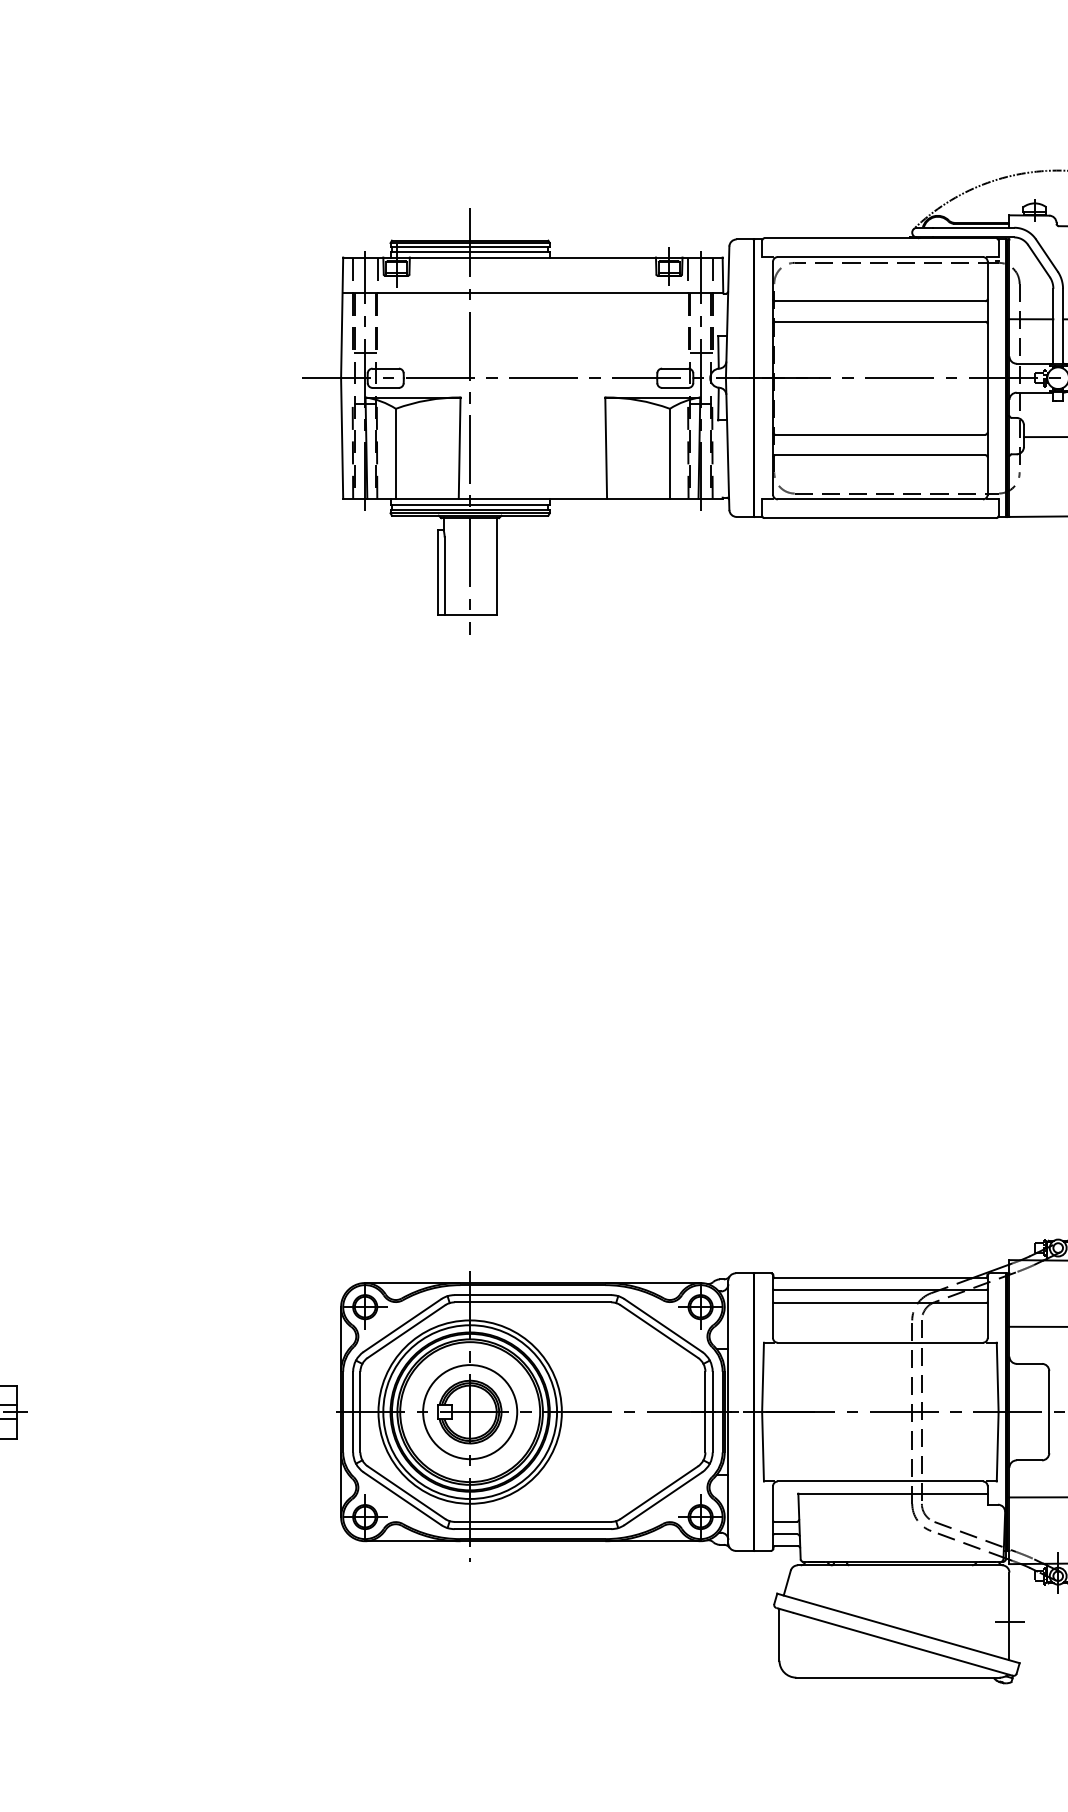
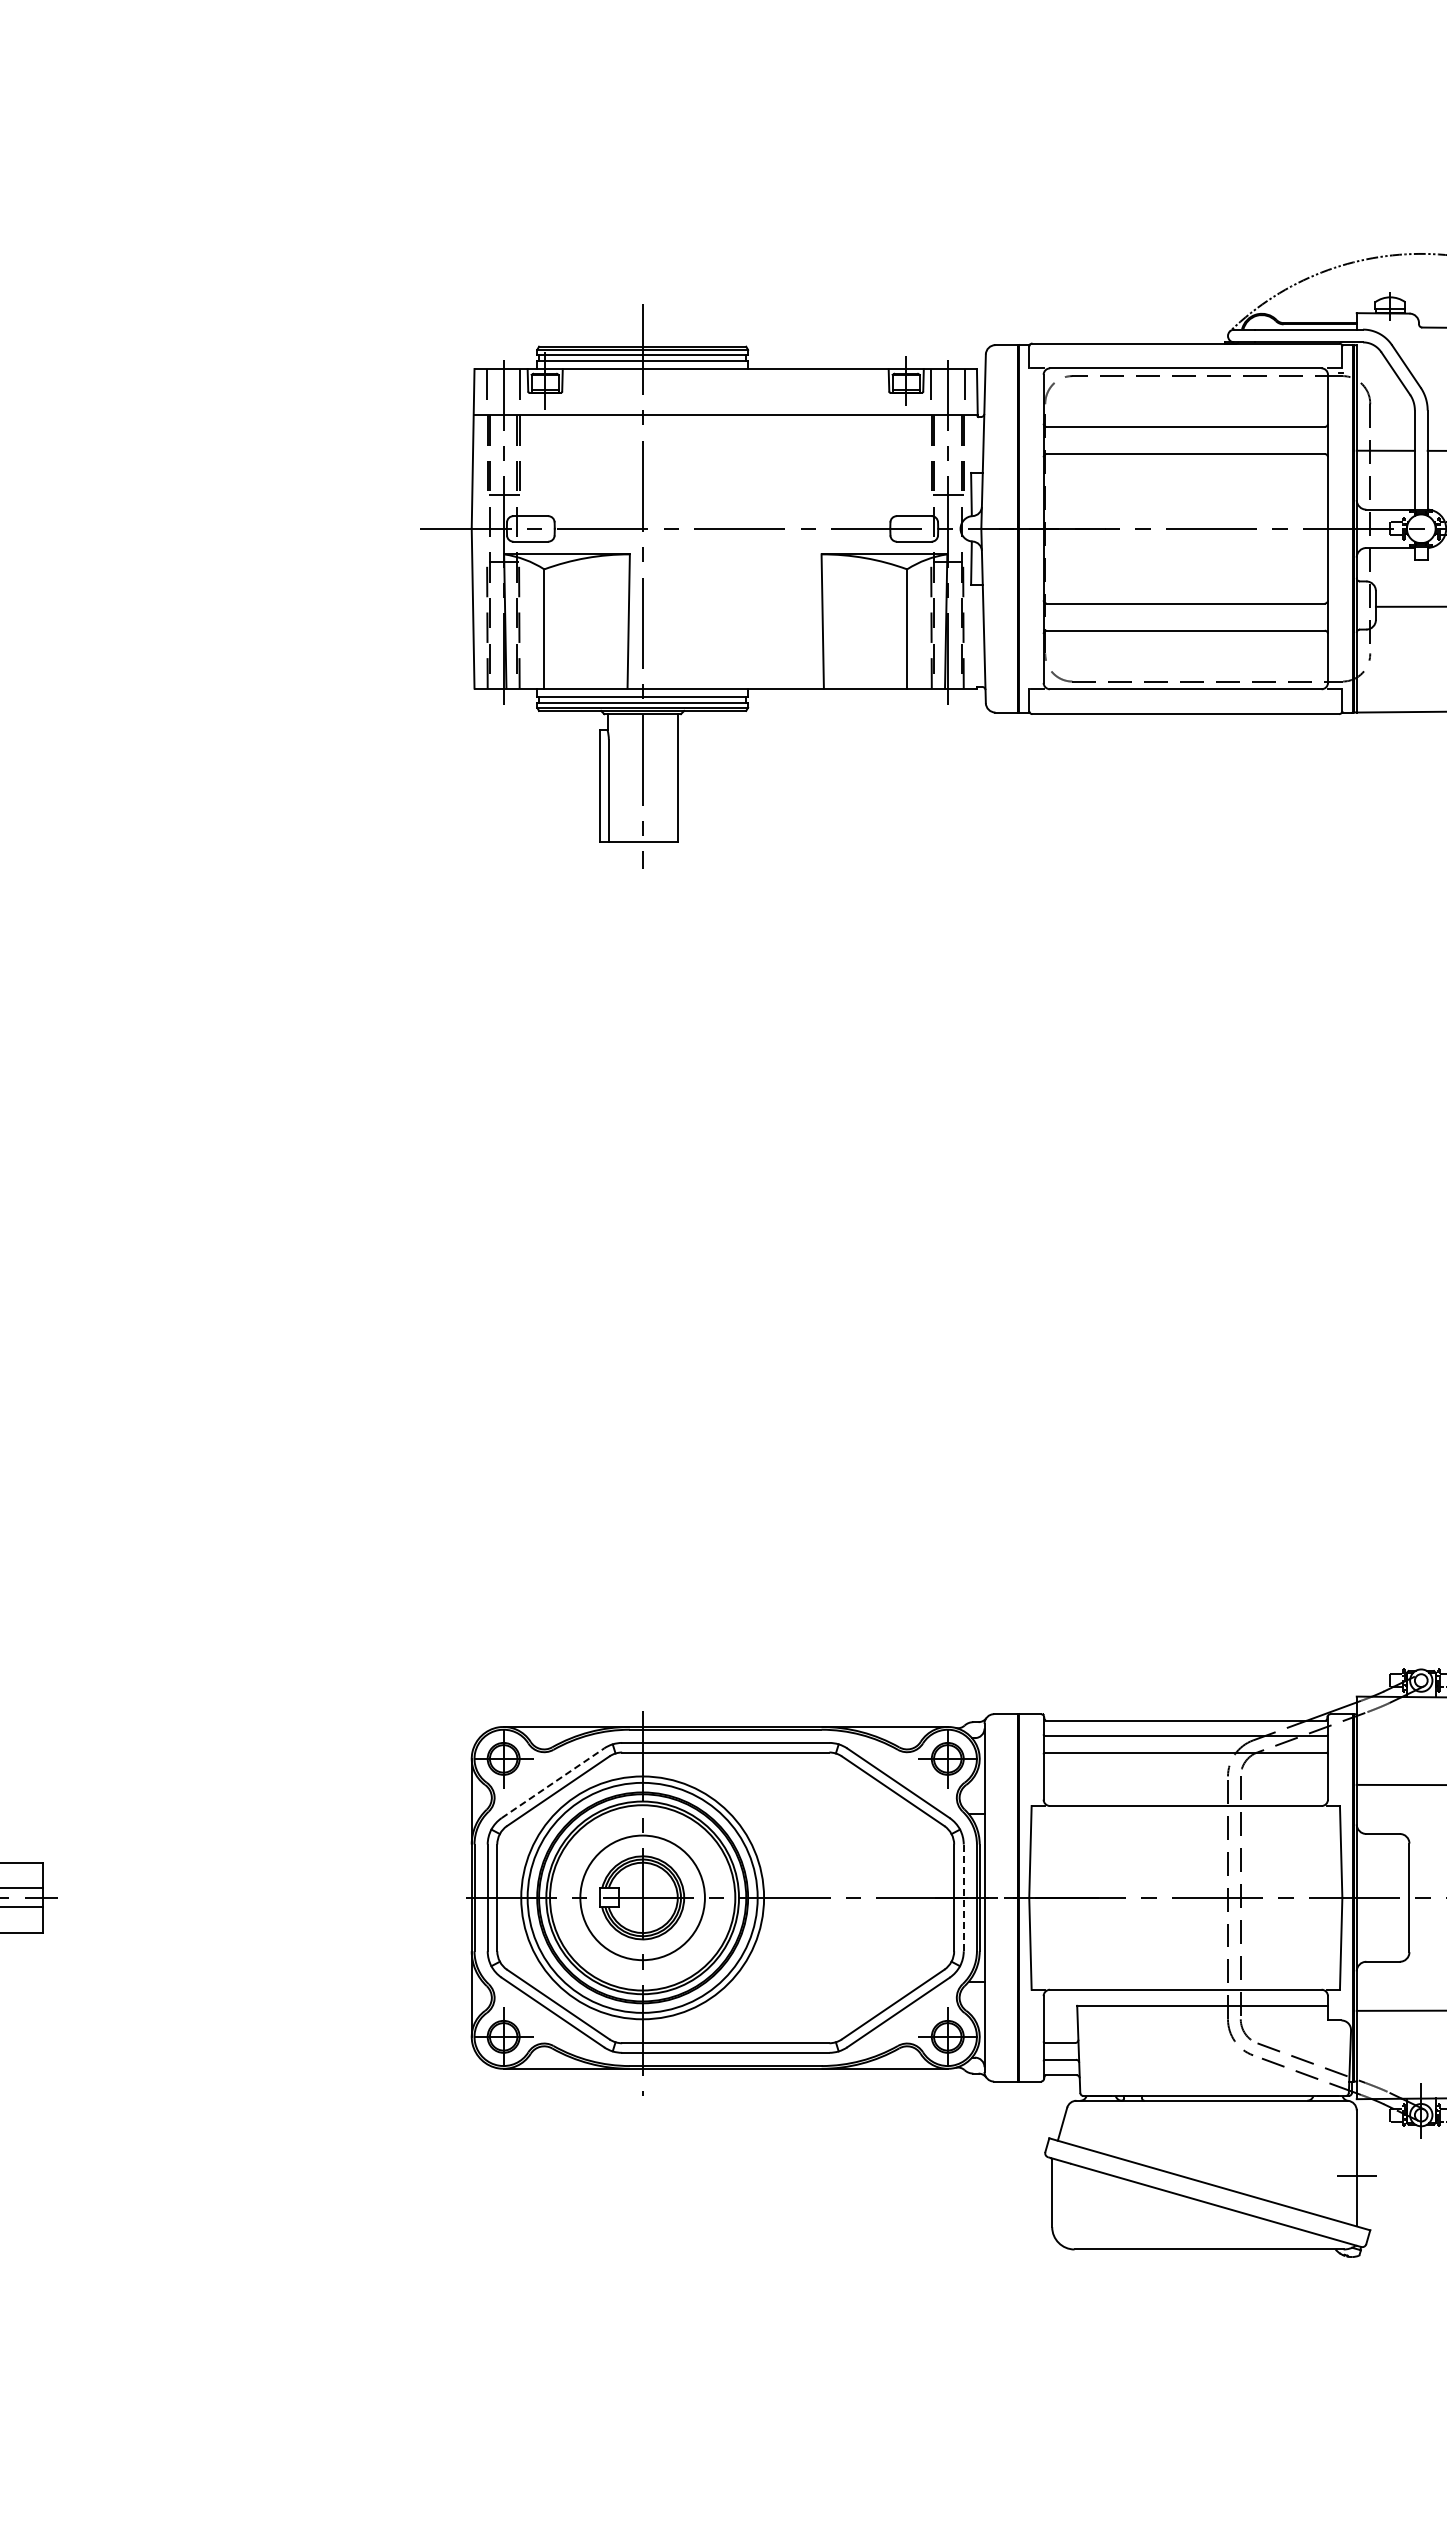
line: (402, 1325) -> (552, 1783), solid -> dashed
line: (712, 1411) -> (963, 1897), solid -> dashed

